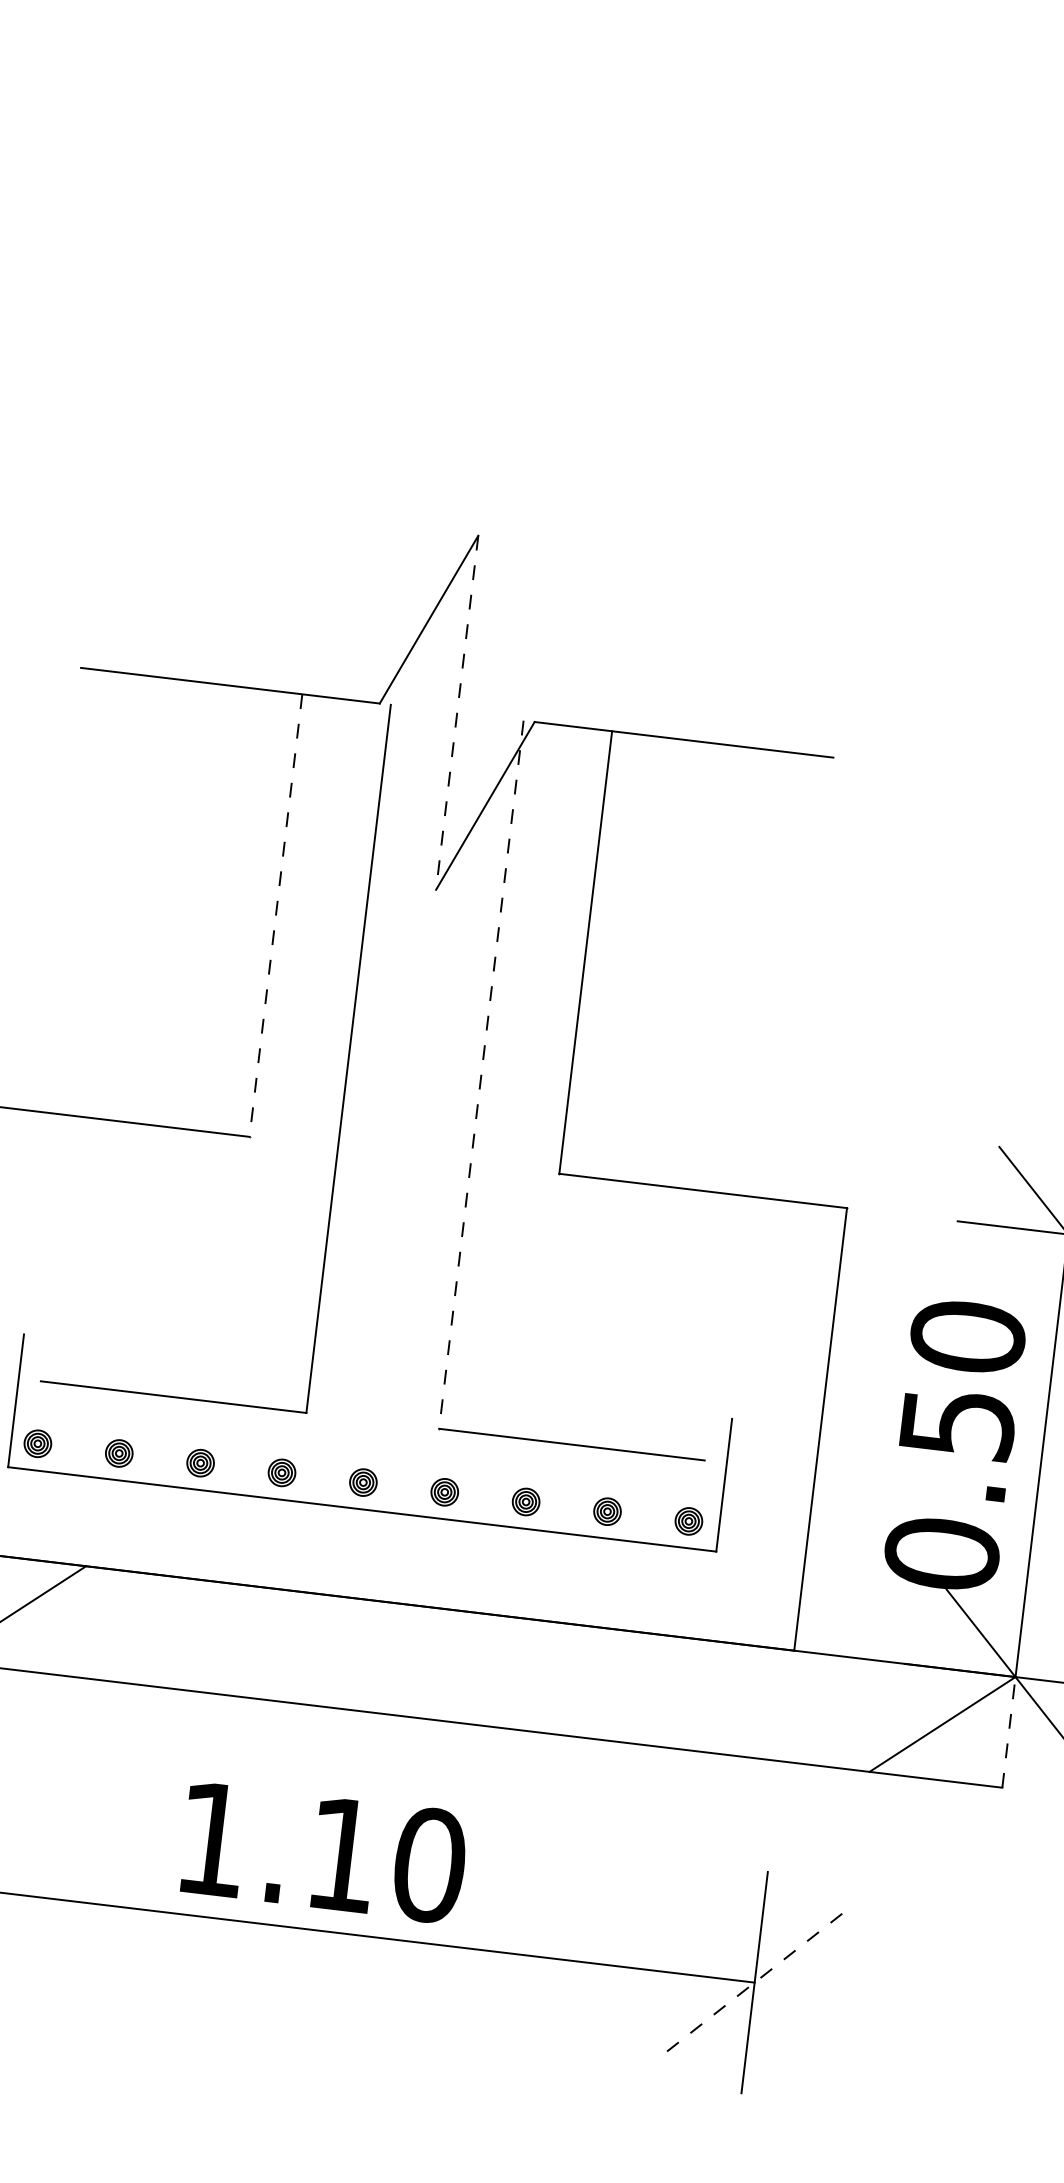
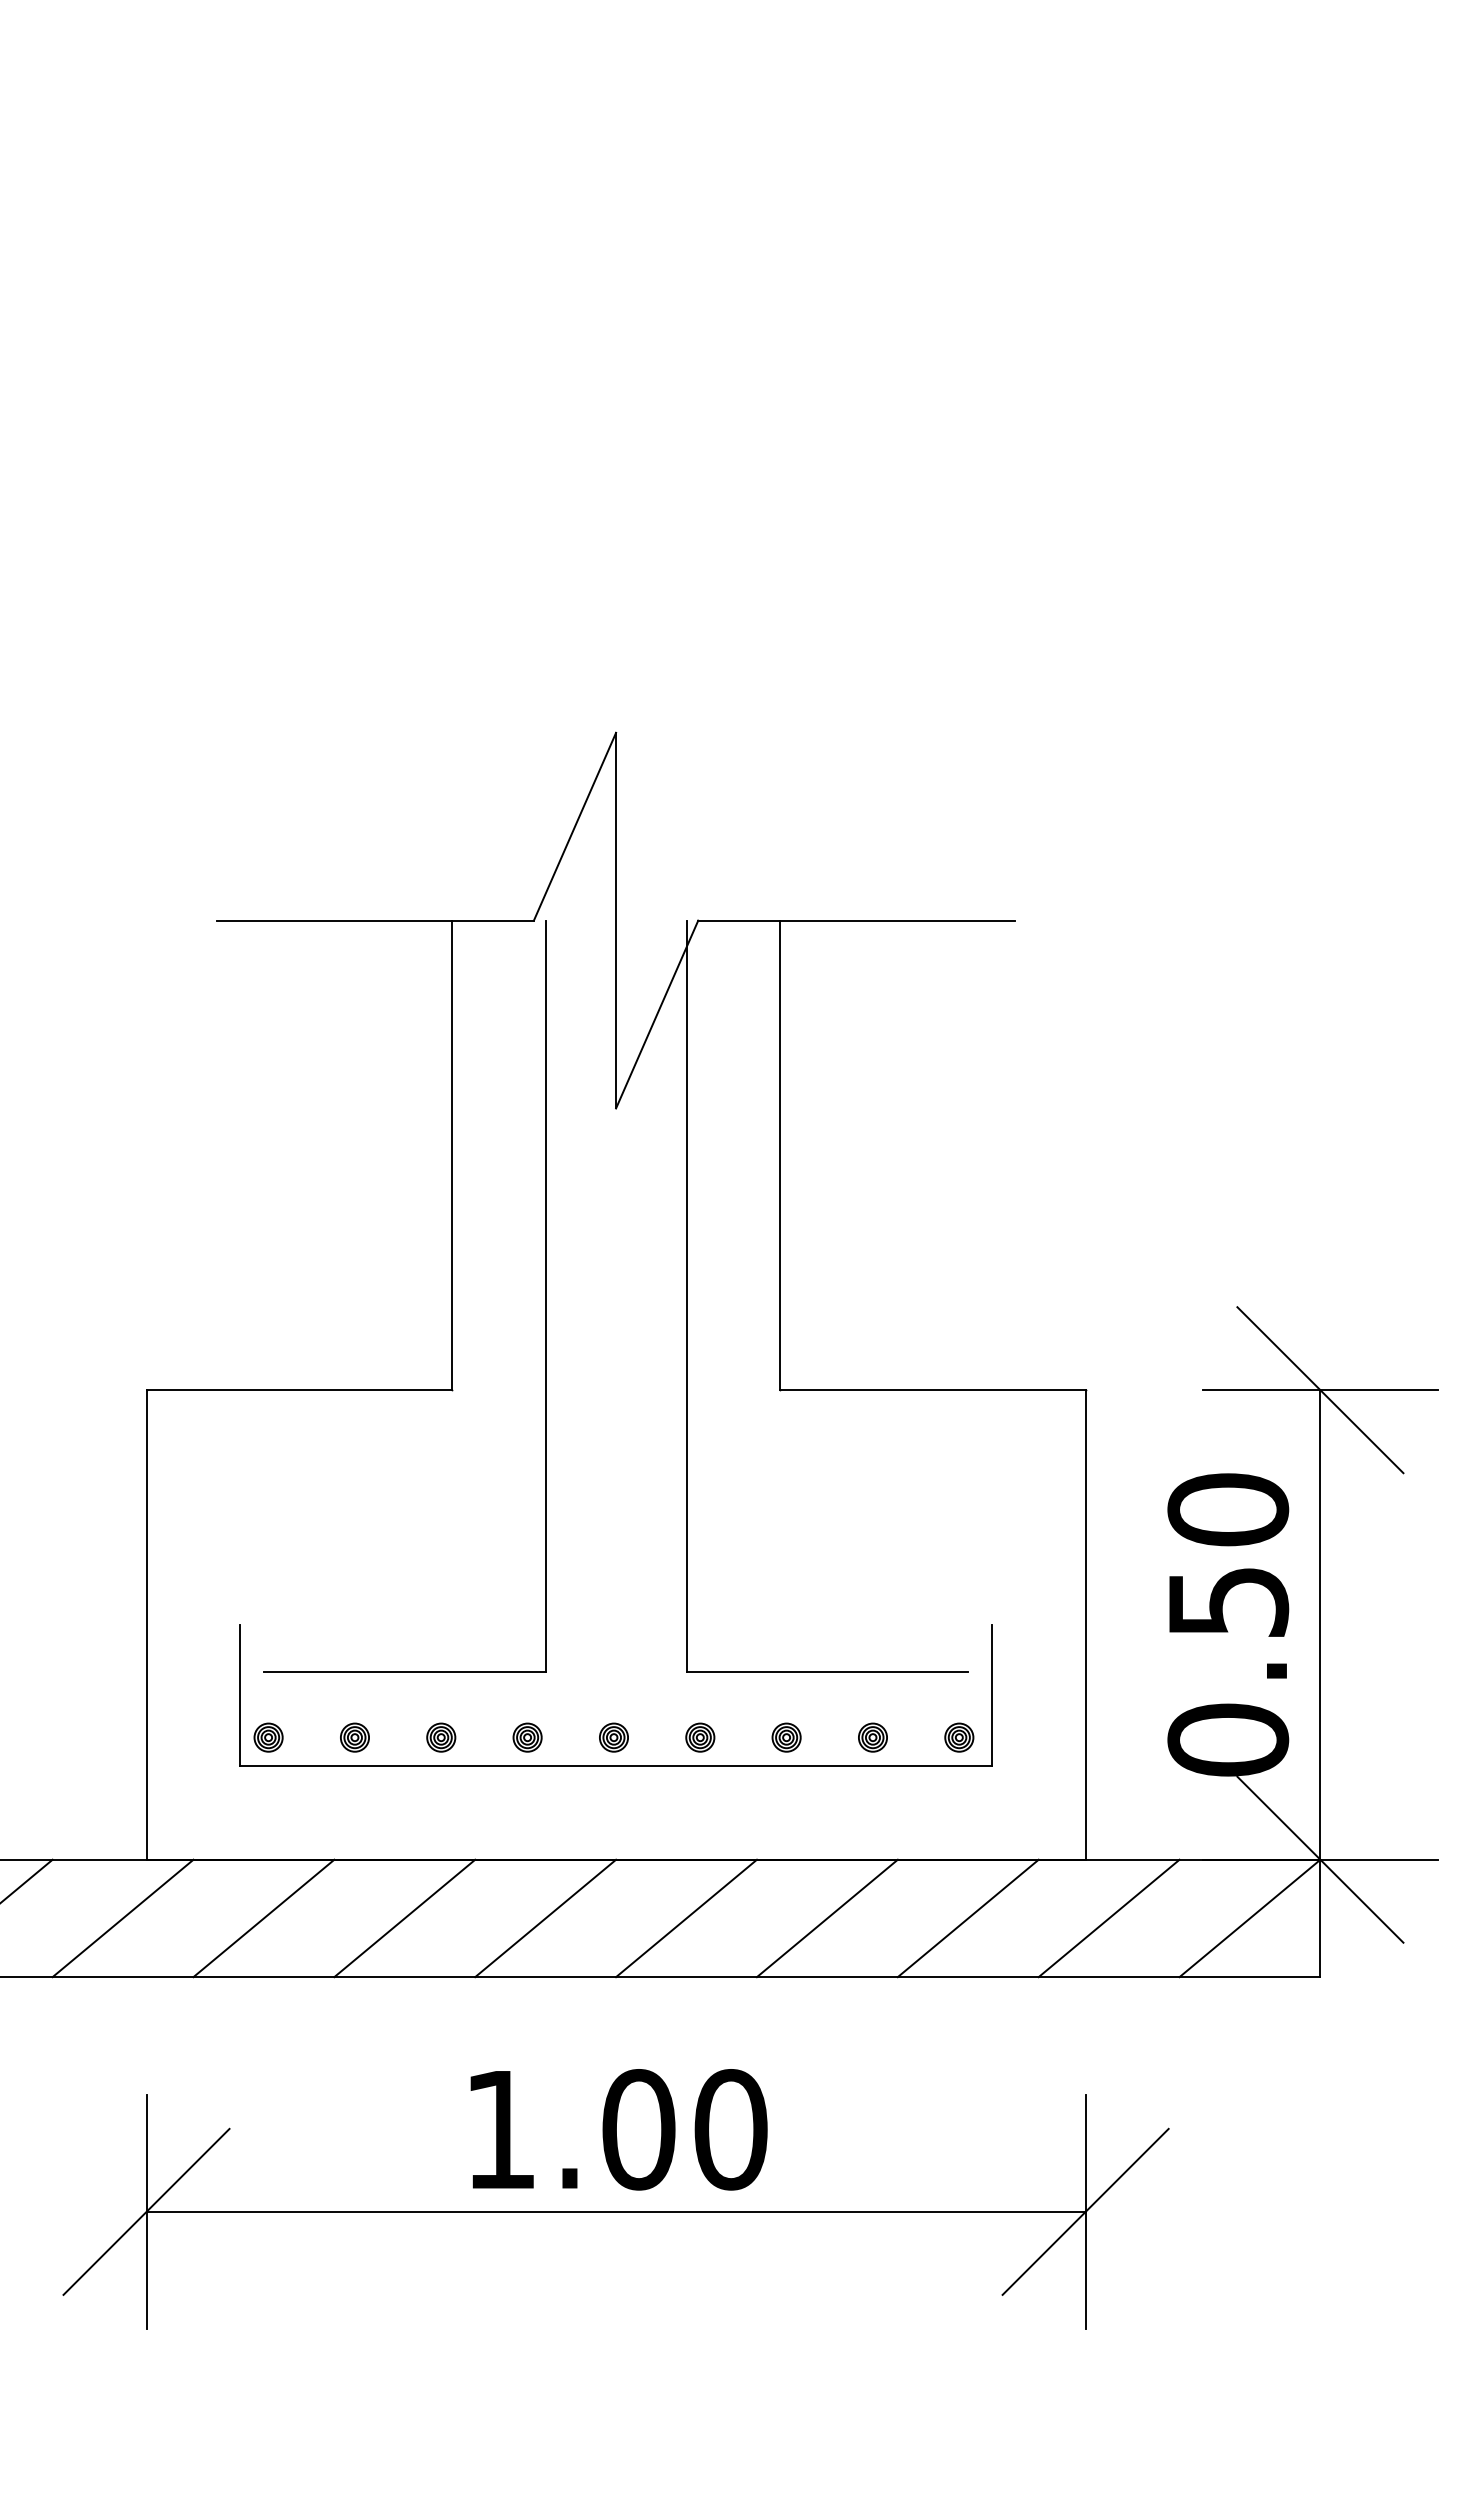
line: (457, 712) -> (616, 920), dashed -> solid
line: (275, 915) -> (451, 1155), dashed -> solid
line: (481, 1074) -> (686, 1296), dashed -> solid
line: (145, 1629) -> (404, 1918), added
line: (278, 1645) -> (545, 1918), added
line: (411, 1661) -> (686, 1918), added
line: (543, 1676) -> (826, 1918), added
line: (676, 1692) -> (967, 1918), added
line: (809, 1708) -> (1108, 1918), added
line: (1009, 1732) -> (1320, 1918), dashed -> solid
text: (342, 1854) -> (638, 2129), 1.10 -> 1.00
line: (755, 1982) -> (1086, 2211), dashed -> solid

